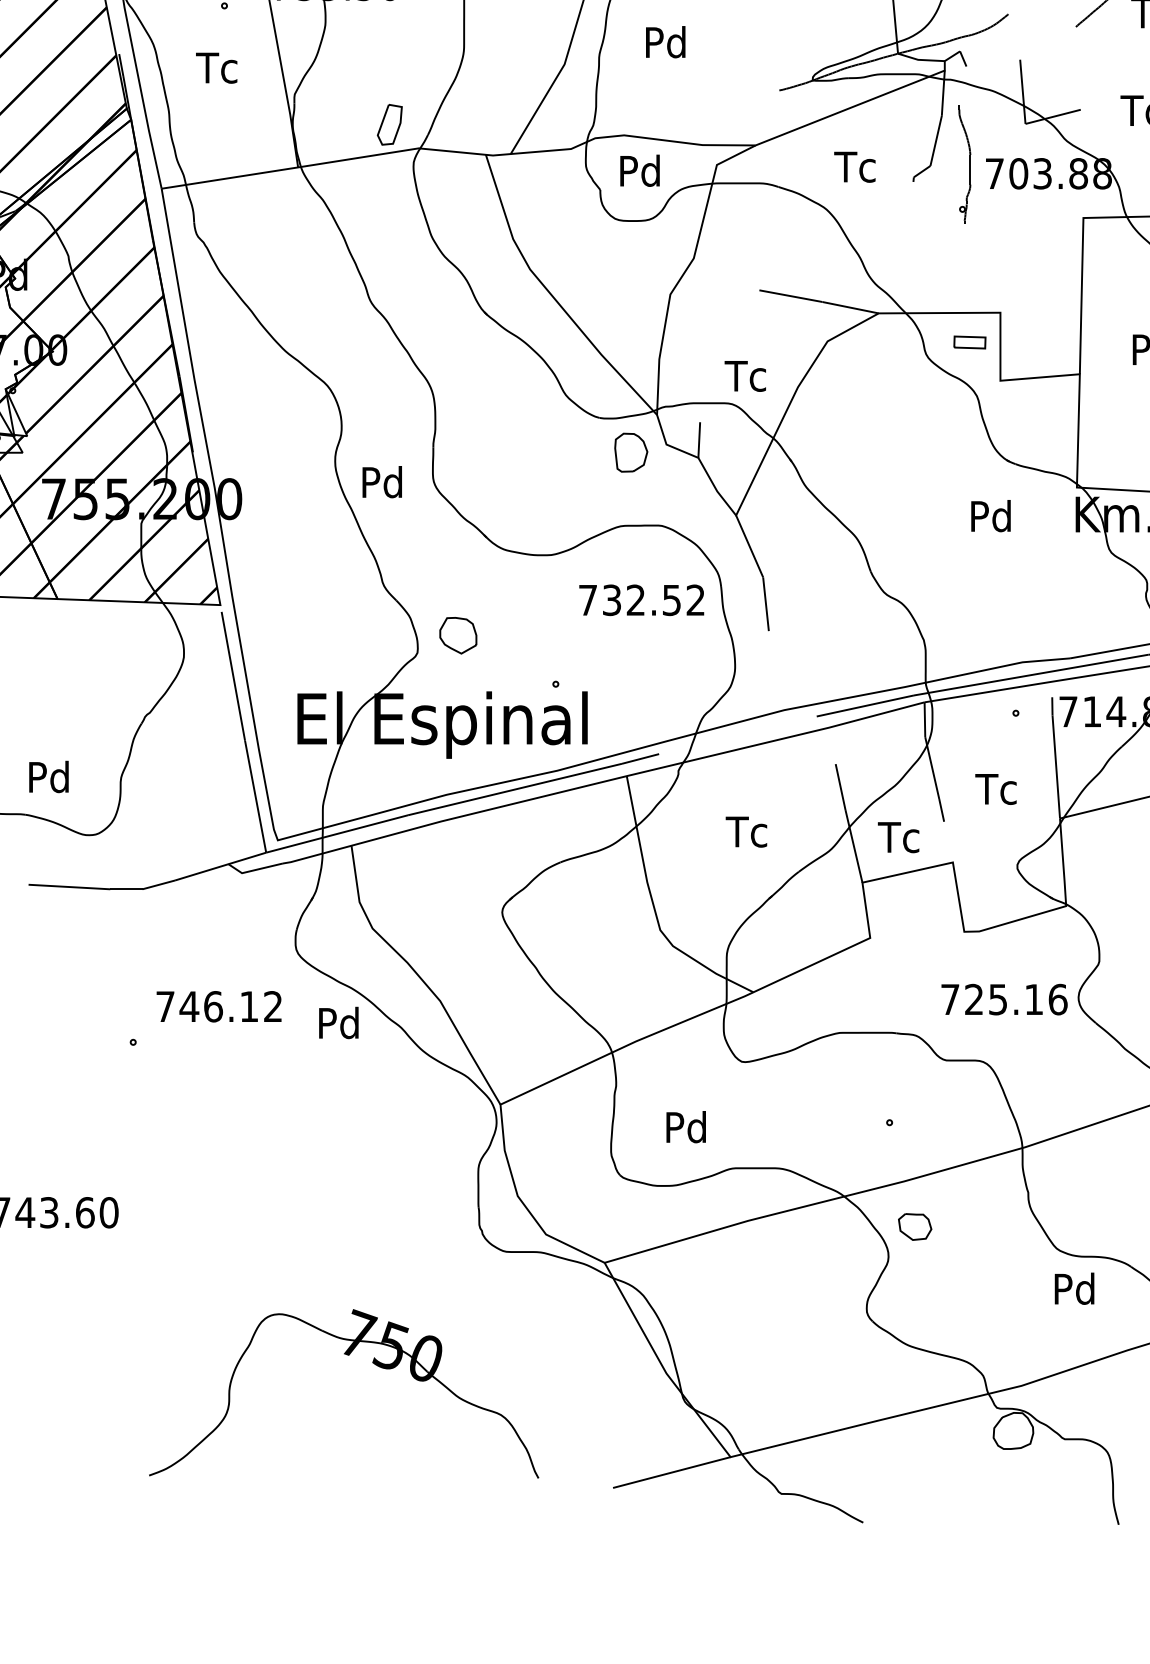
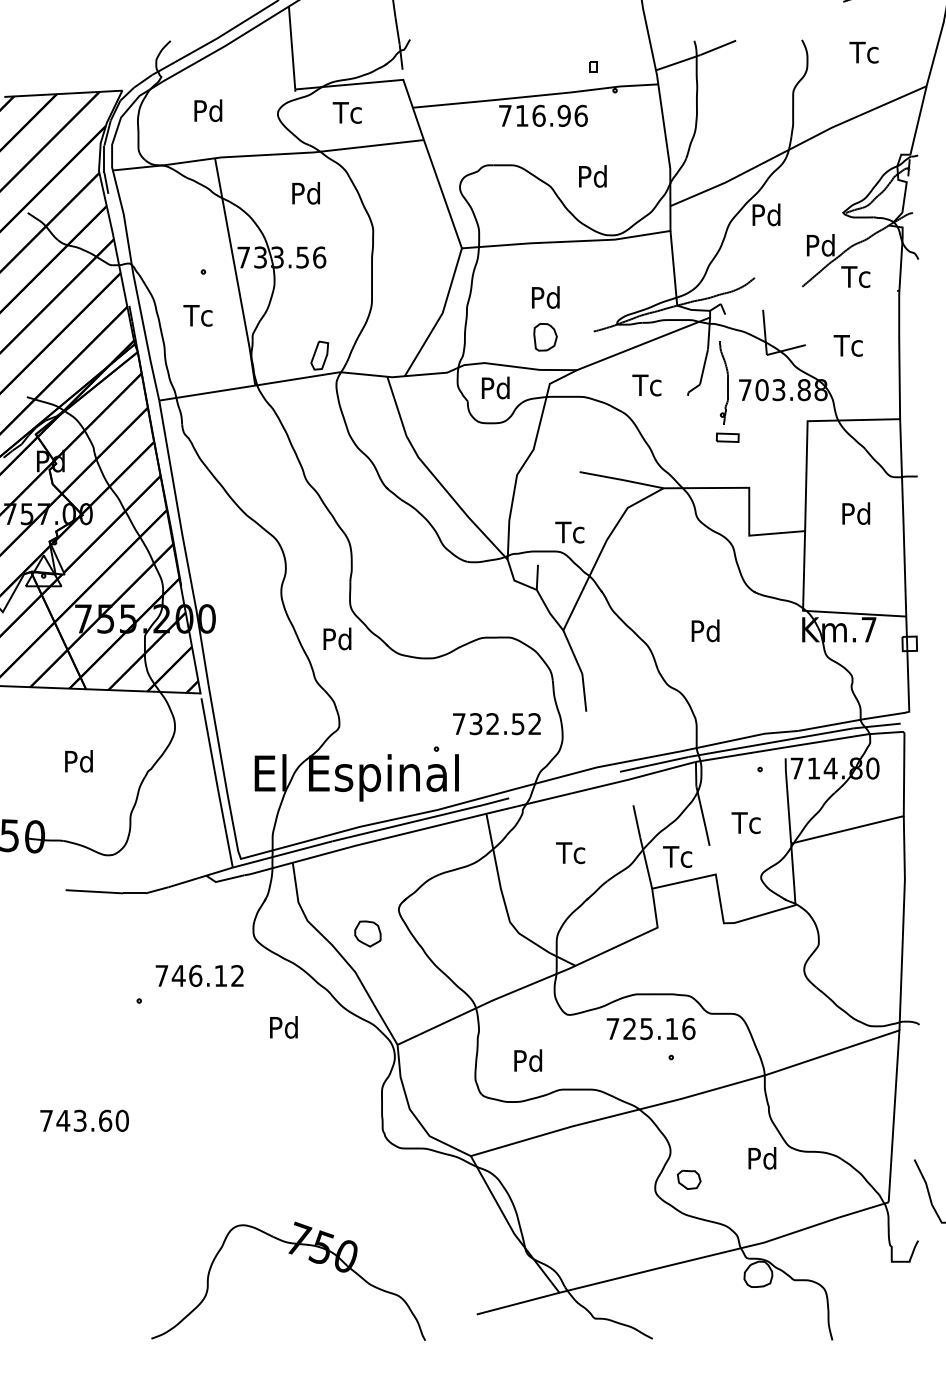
text: (665, 42) -> (545, 297), moved
part: (969, 342) -> (727, 437), moved
part: (631, 453) -> (545, 337), moved
text: (382, 481) -> (337, 638), moved
text: (990, 515) -> (705, 630), moved
text: (641, 600) -> (496, 724), moved
part: (457, 634) -> (367, 933), moved
text: (48, 777) -> (78, 761), moved
text: (1003, 1000) -> (650, 1029), moved
text: (338, 1023) -> (283, 1027), moved
part: (914, 1226) -> (688, 1179), moved
text: (1074, 1288) -> (762, 1158), moved
part: (348, 1355) -> (291, 1254), moved

